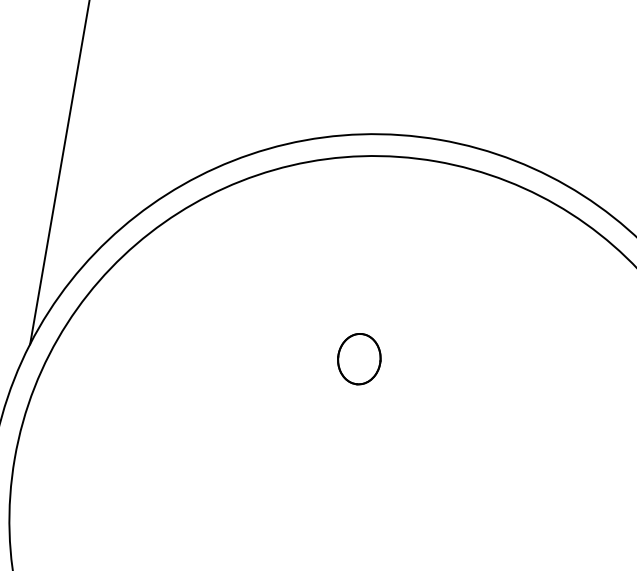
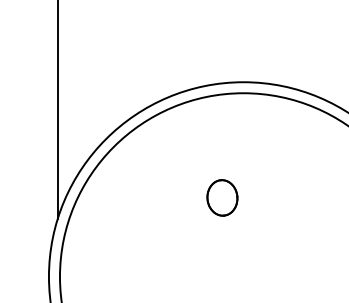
part: (359, 358) -> (222, 197), size x1.4

